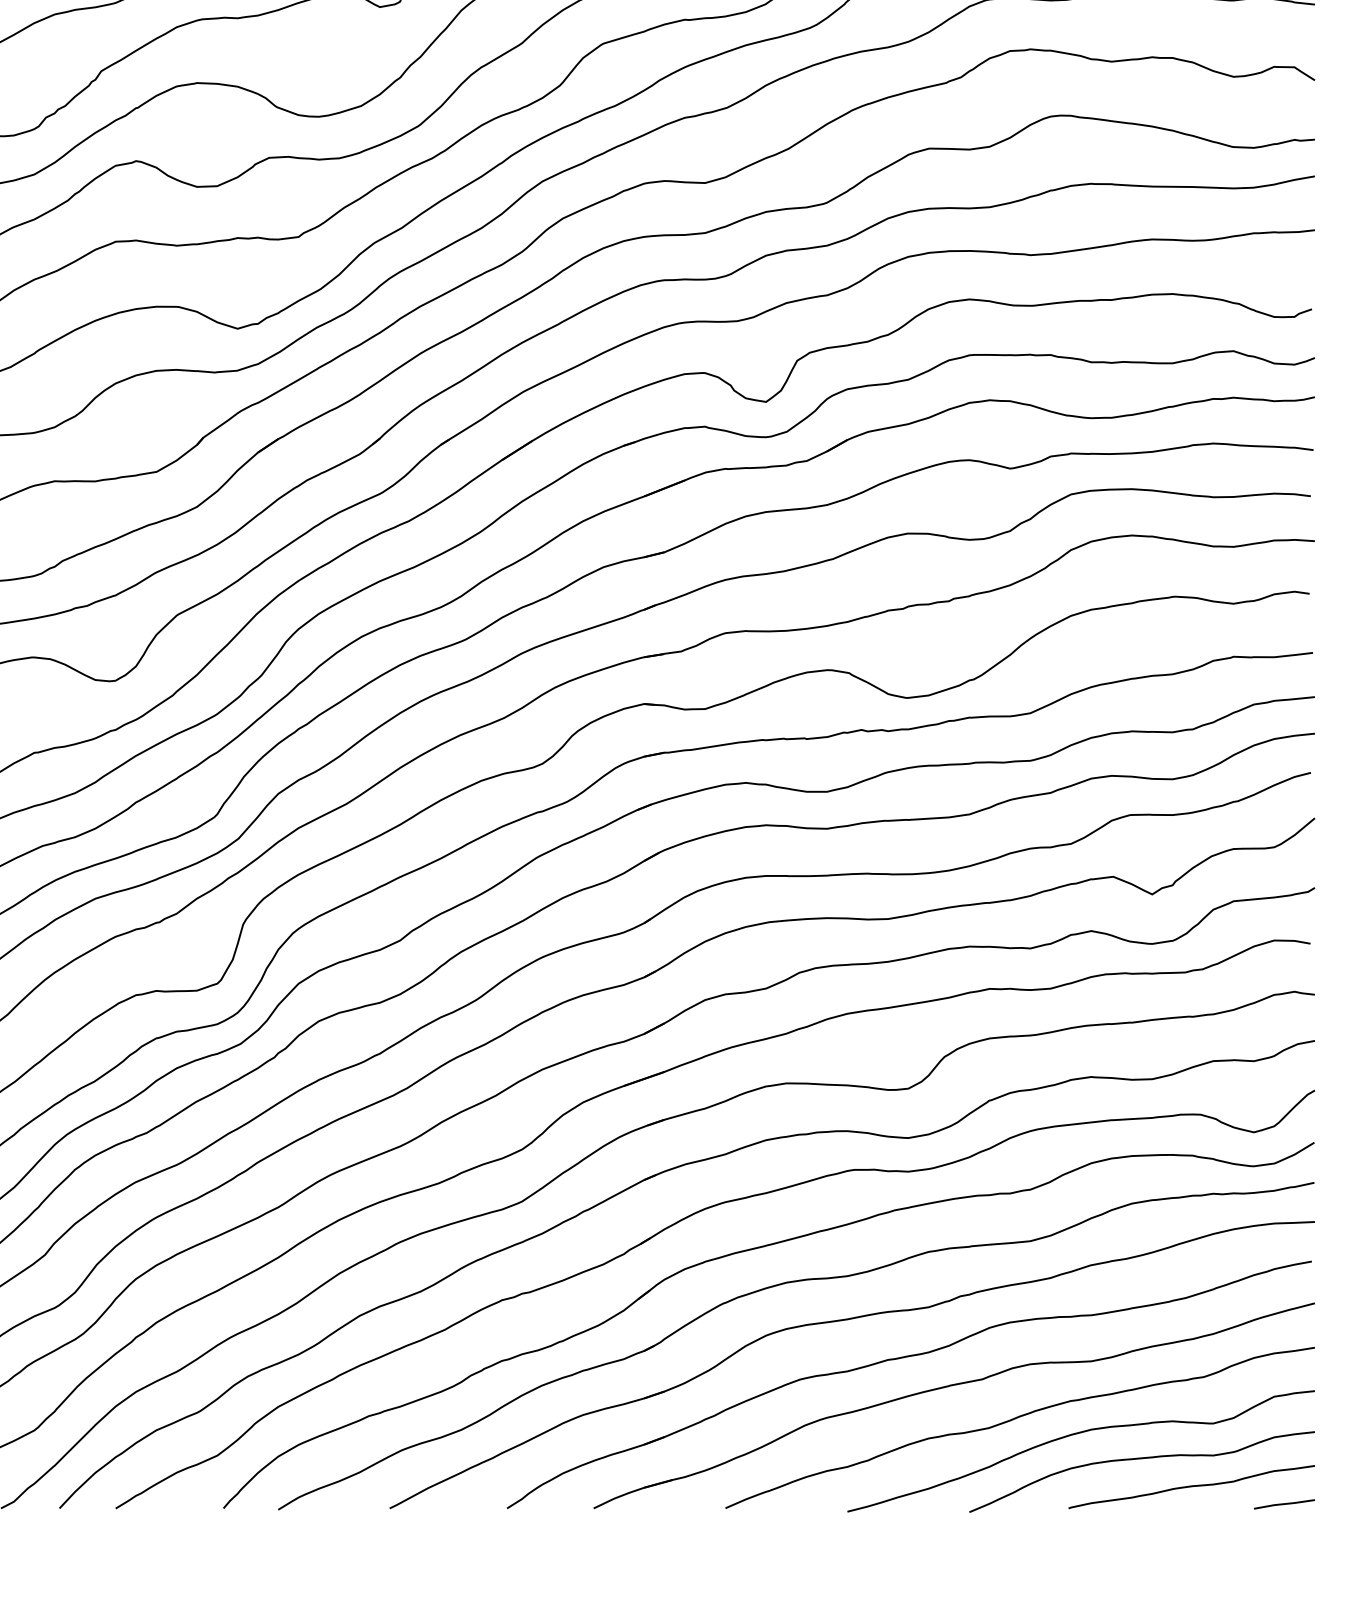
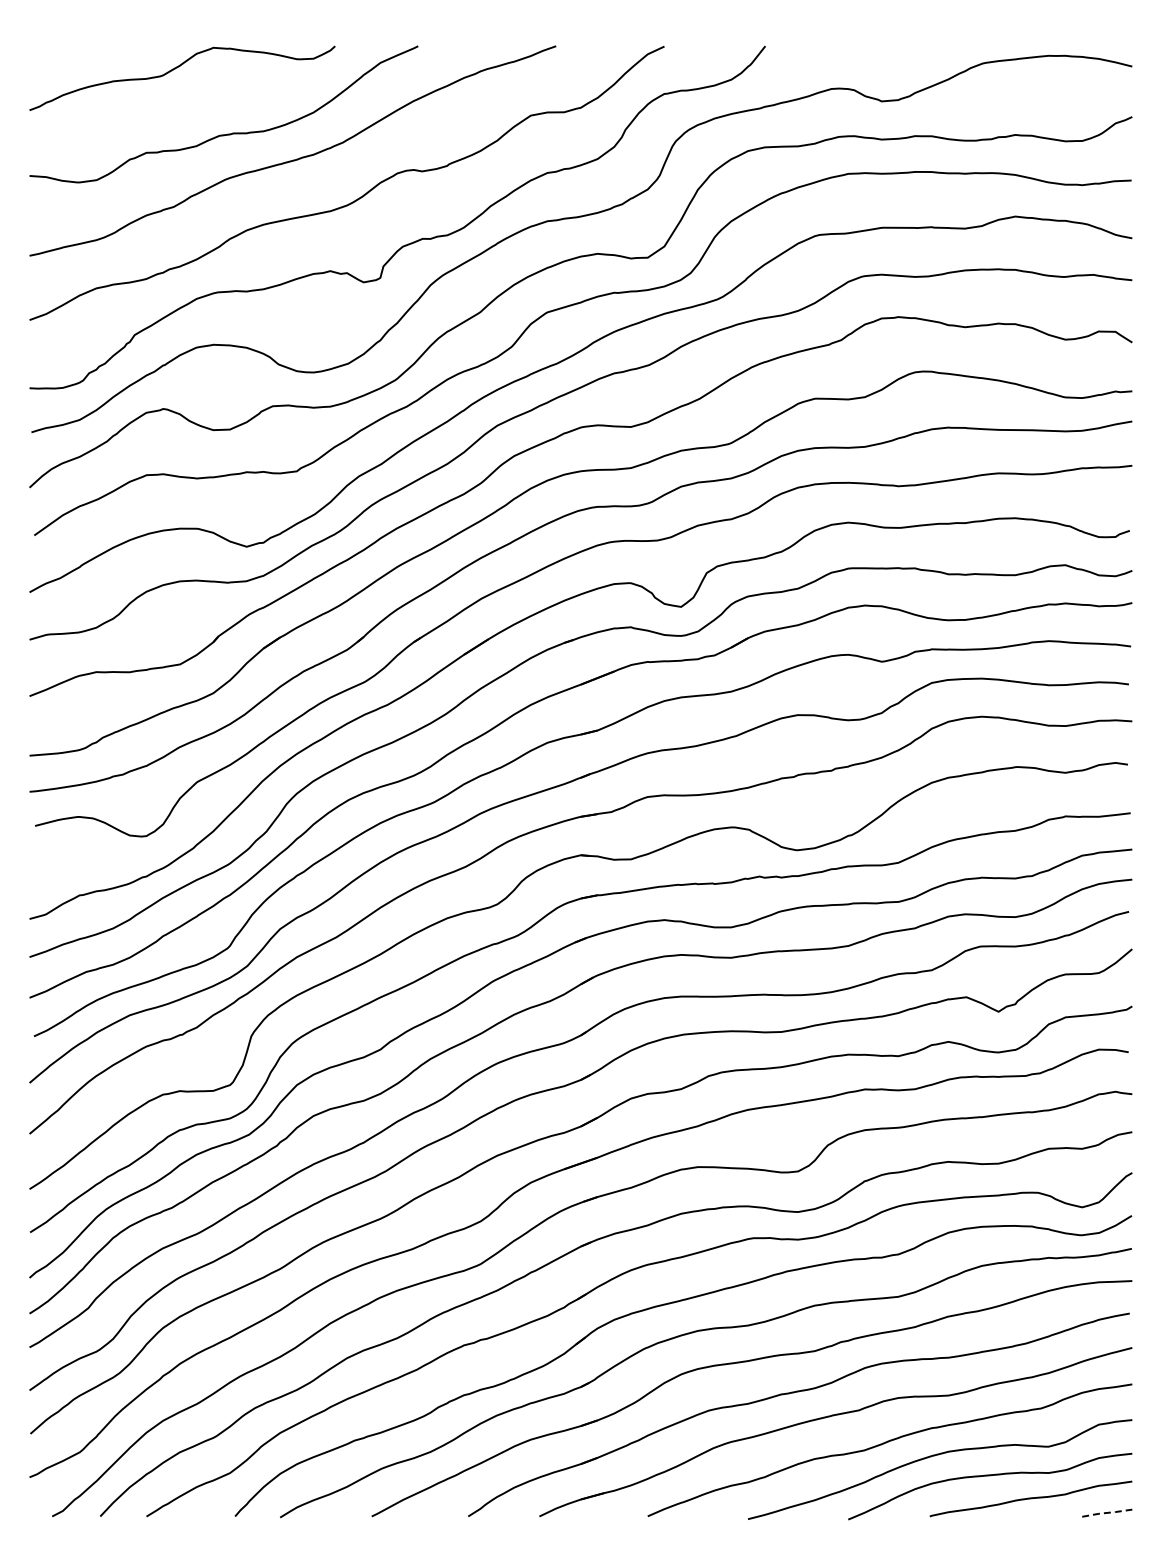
line: (1284, 1503) -> (1107, 1512), solid -> dashed

